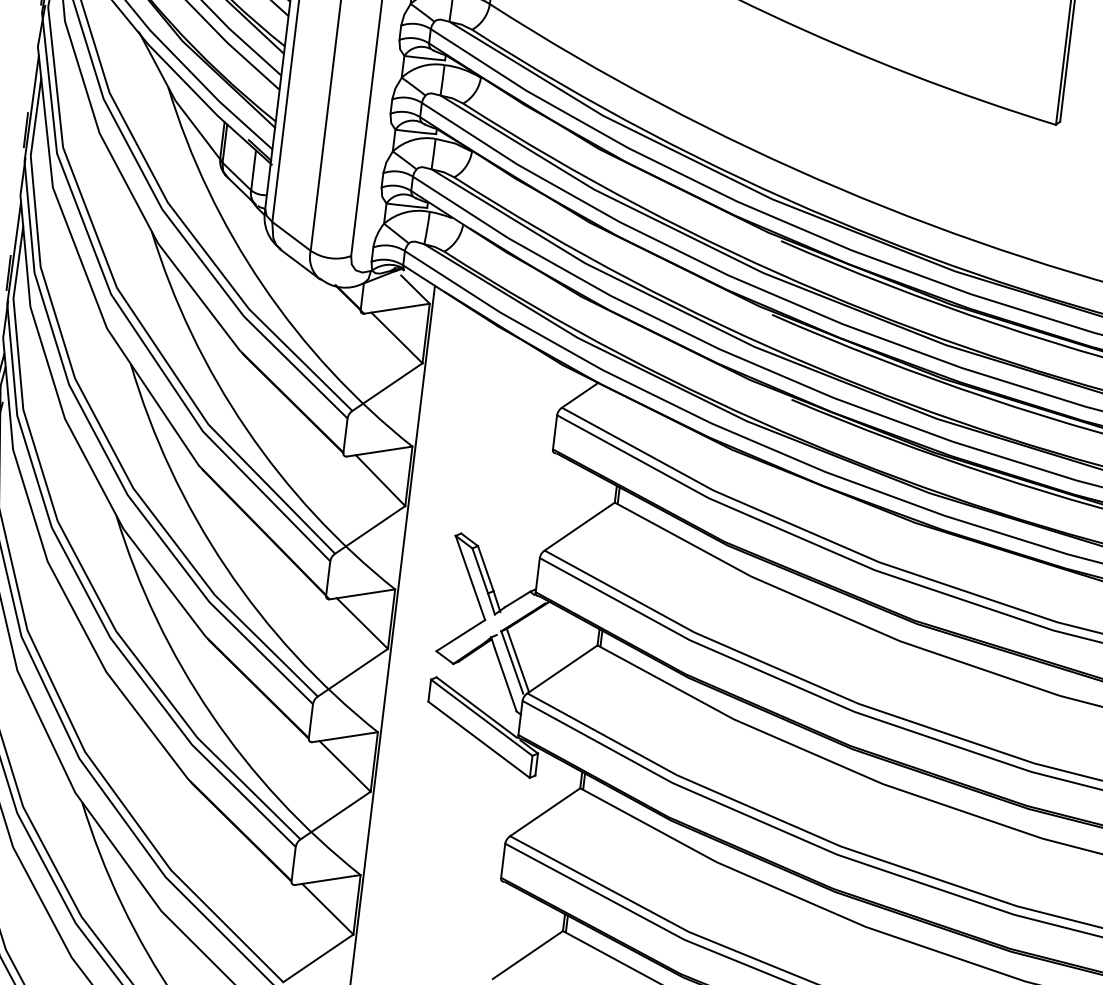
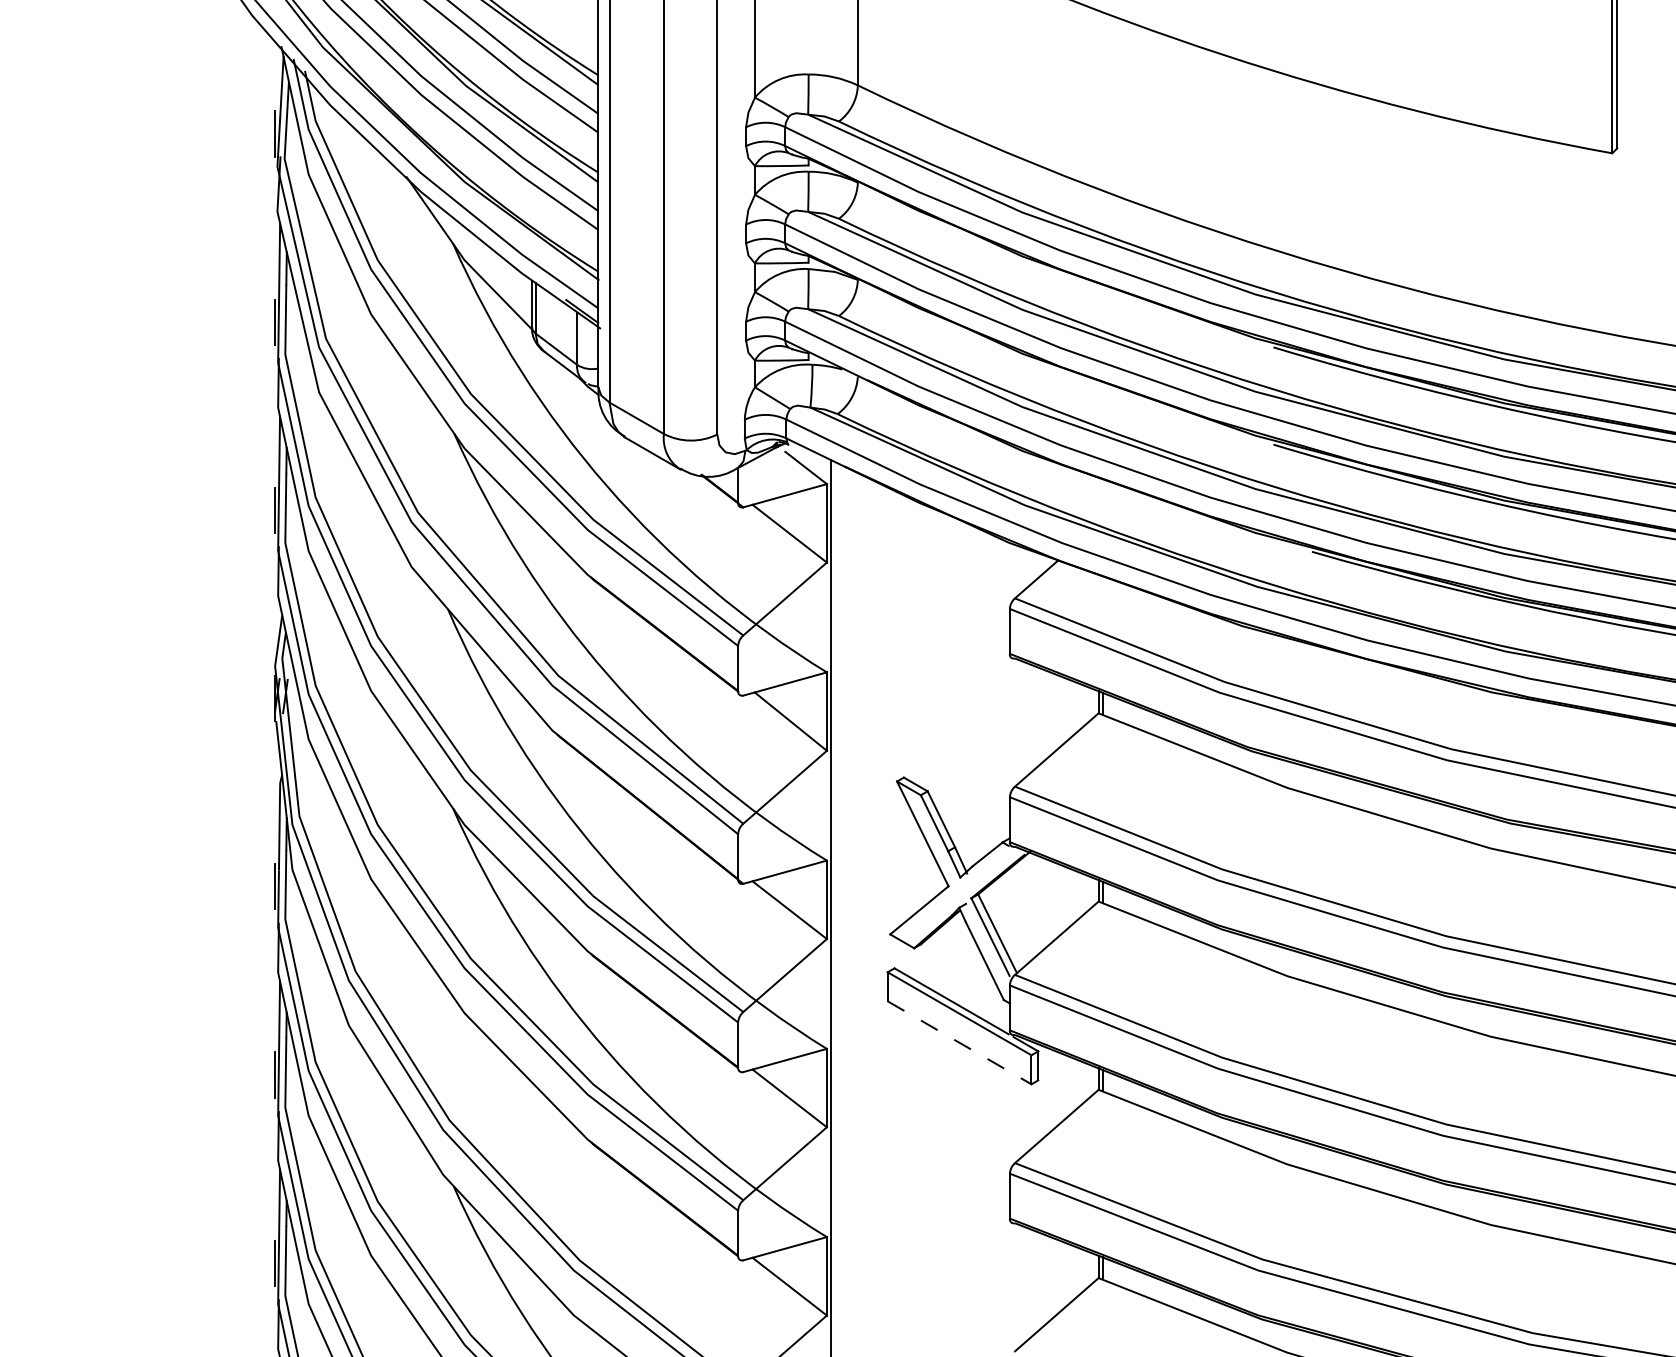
line: (479, 739) -> (959, 1042), solid -> dashed

